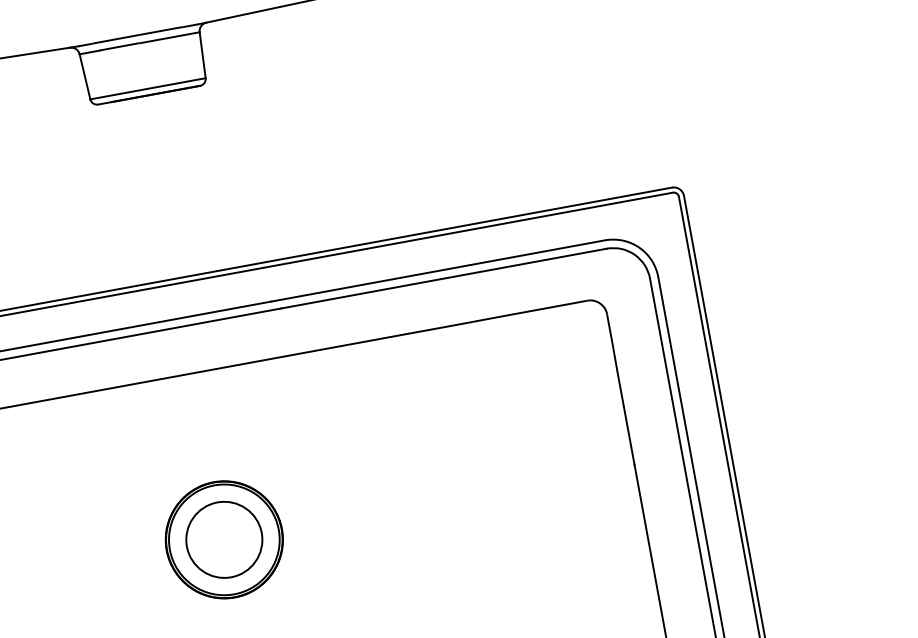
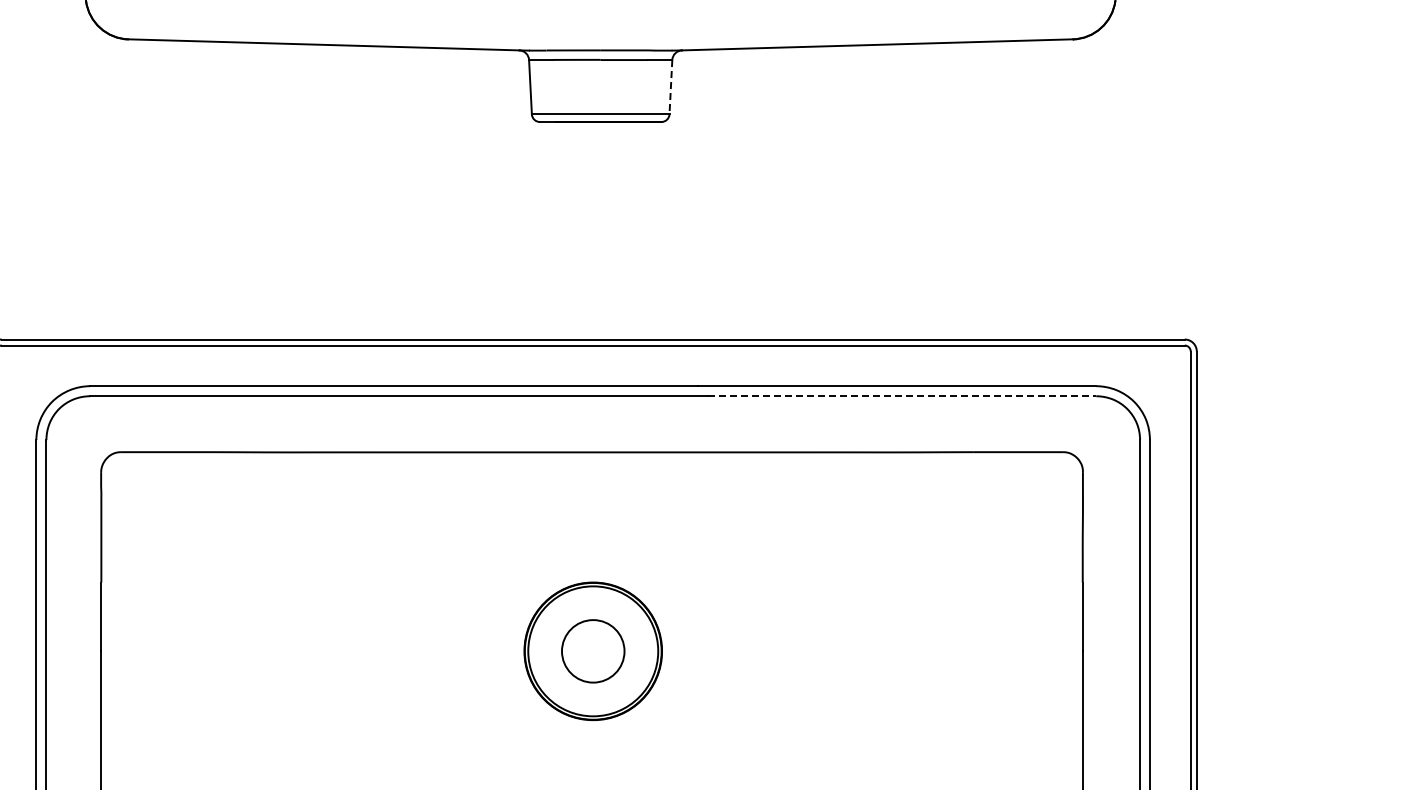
line: (202, 55) -> (670, 87), solid -> dashed
line: (444, 278) -> (902, 396), solid -> dashed
circle: (223, 540) -> (592, 651), size x0.7

